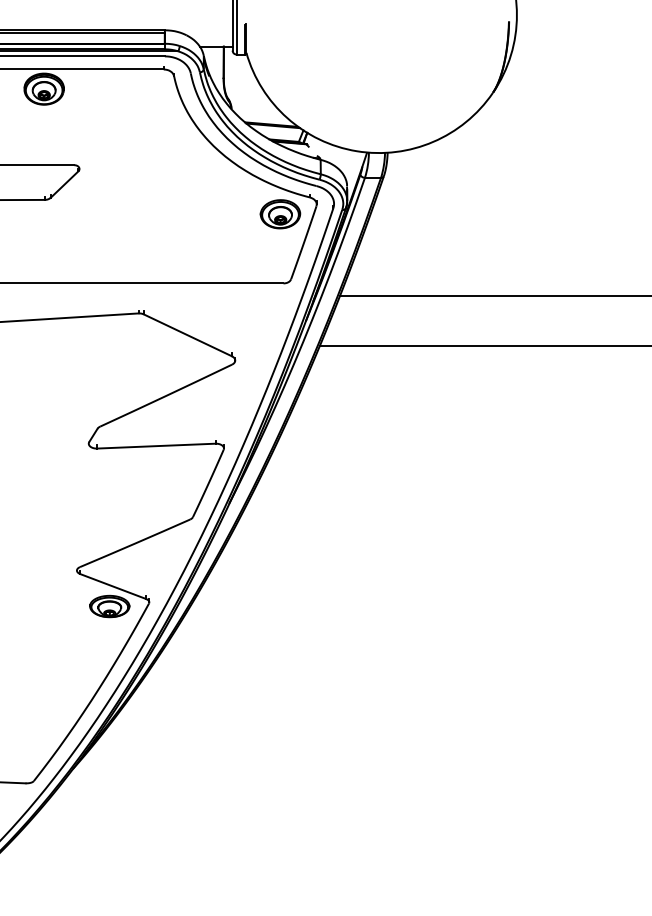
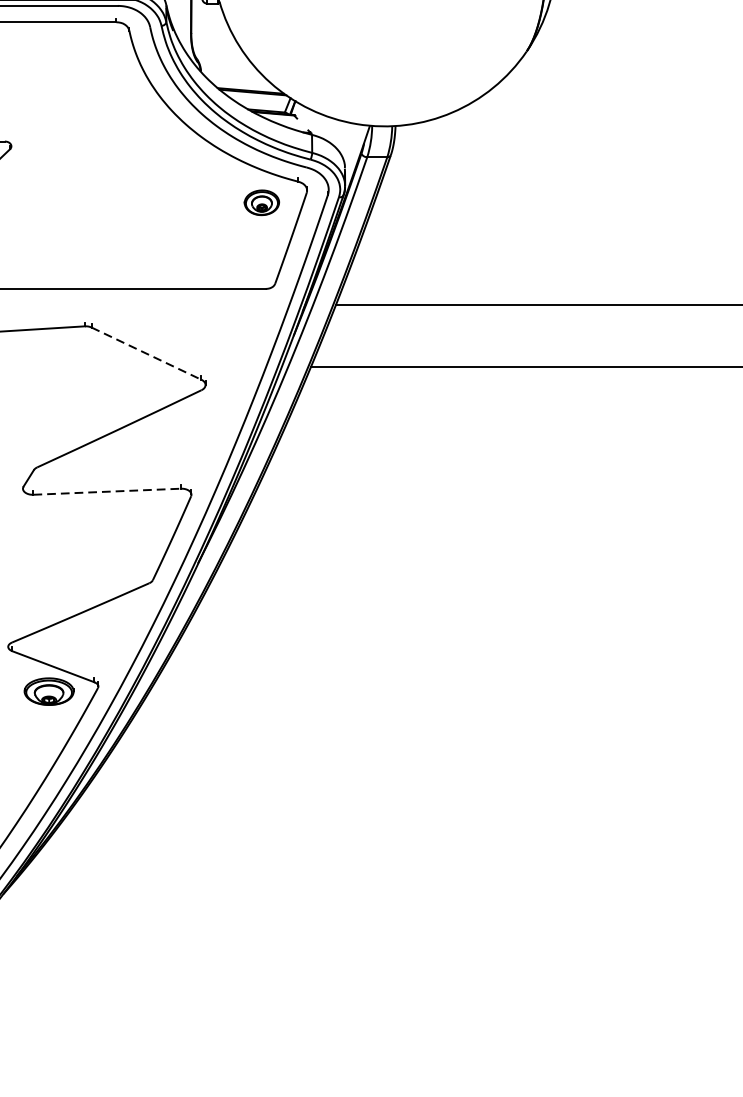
part: (280, 214) -> (261, 203), size x0.7
line: (187, 335) -> (146, 353), solid -> dashed
line: (156, 446) -> (107, 492), solid -> dashed

